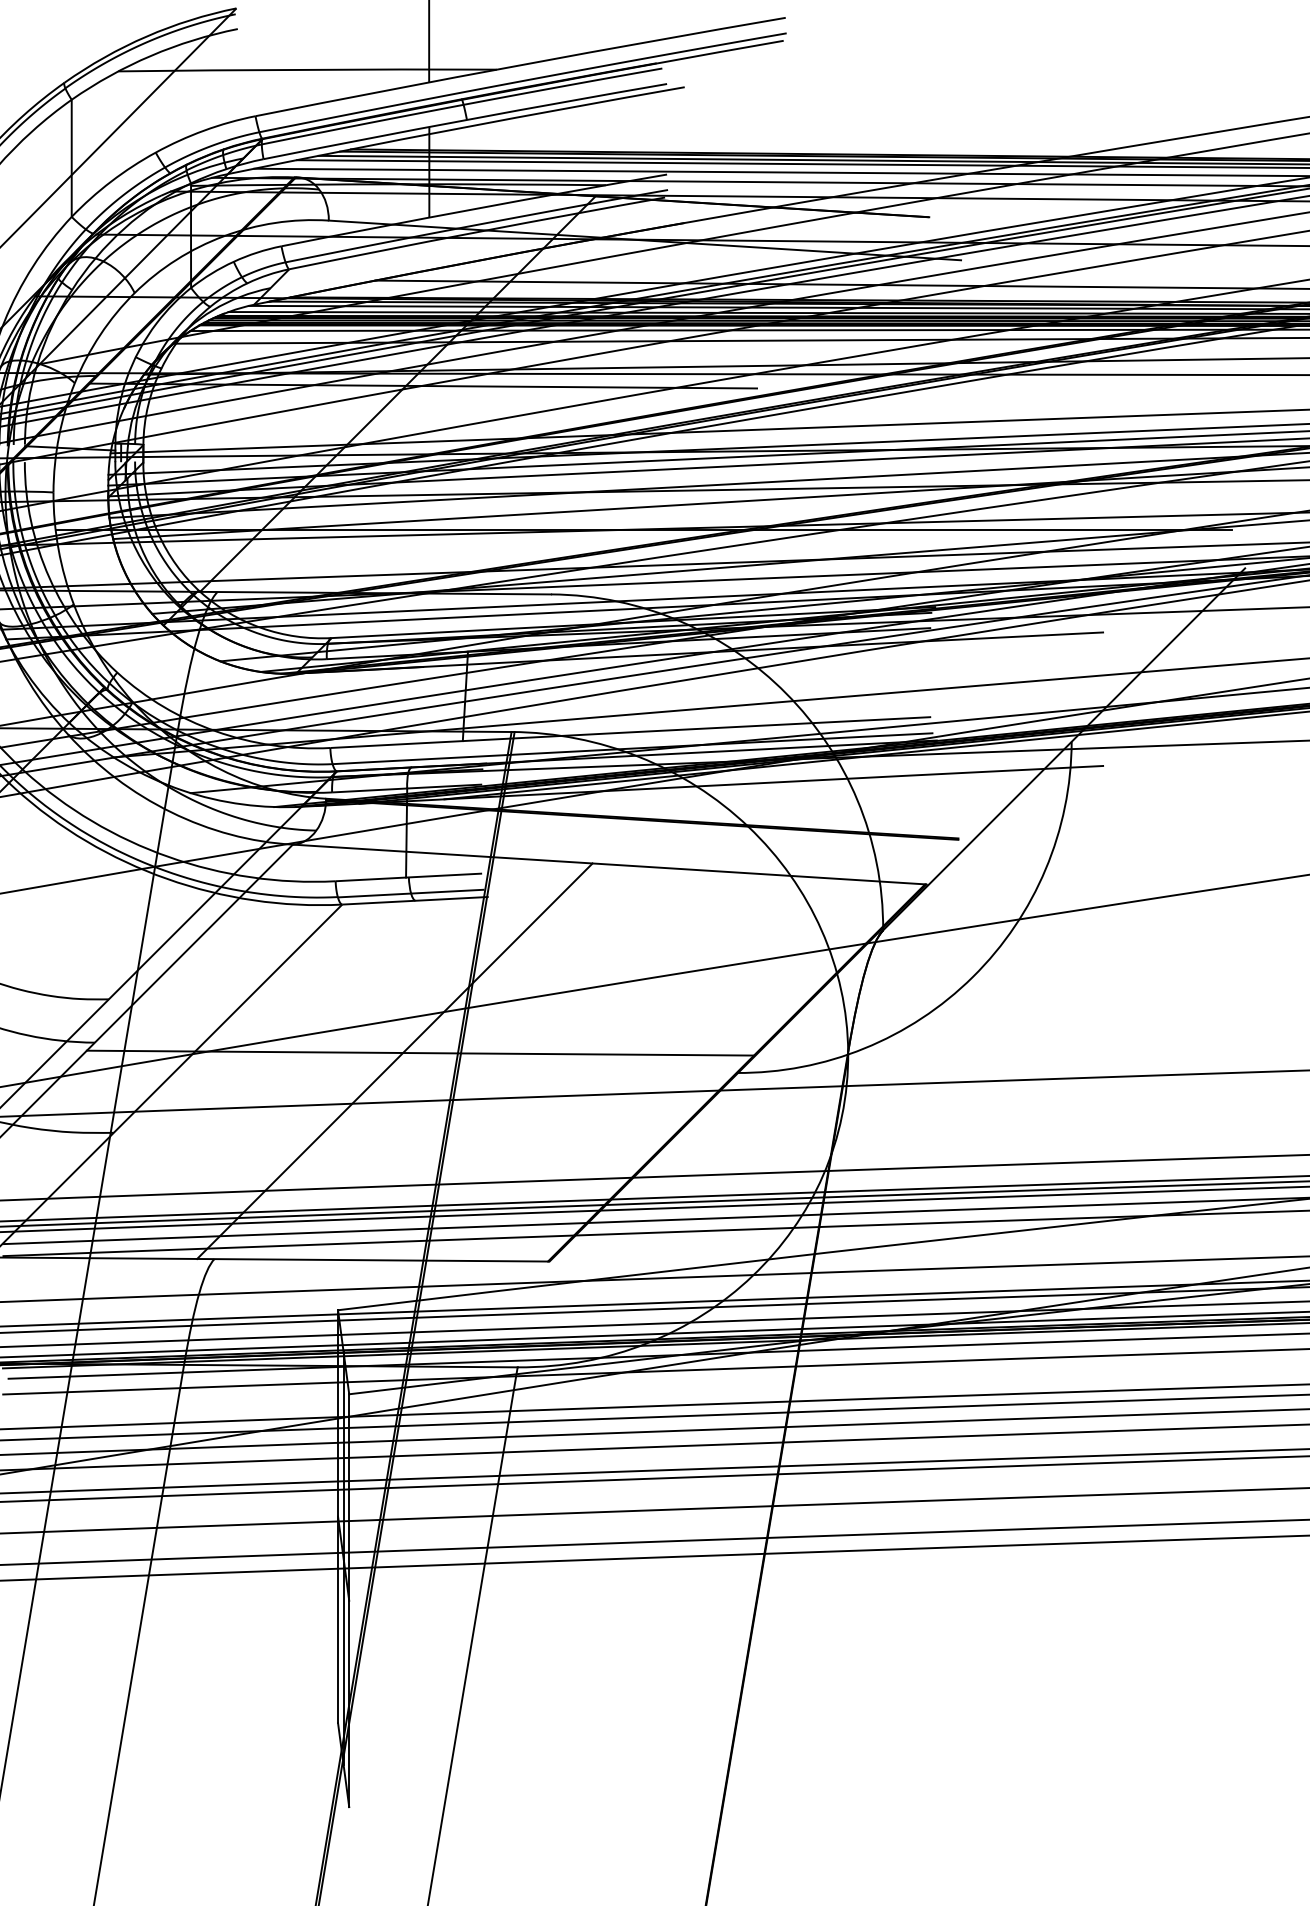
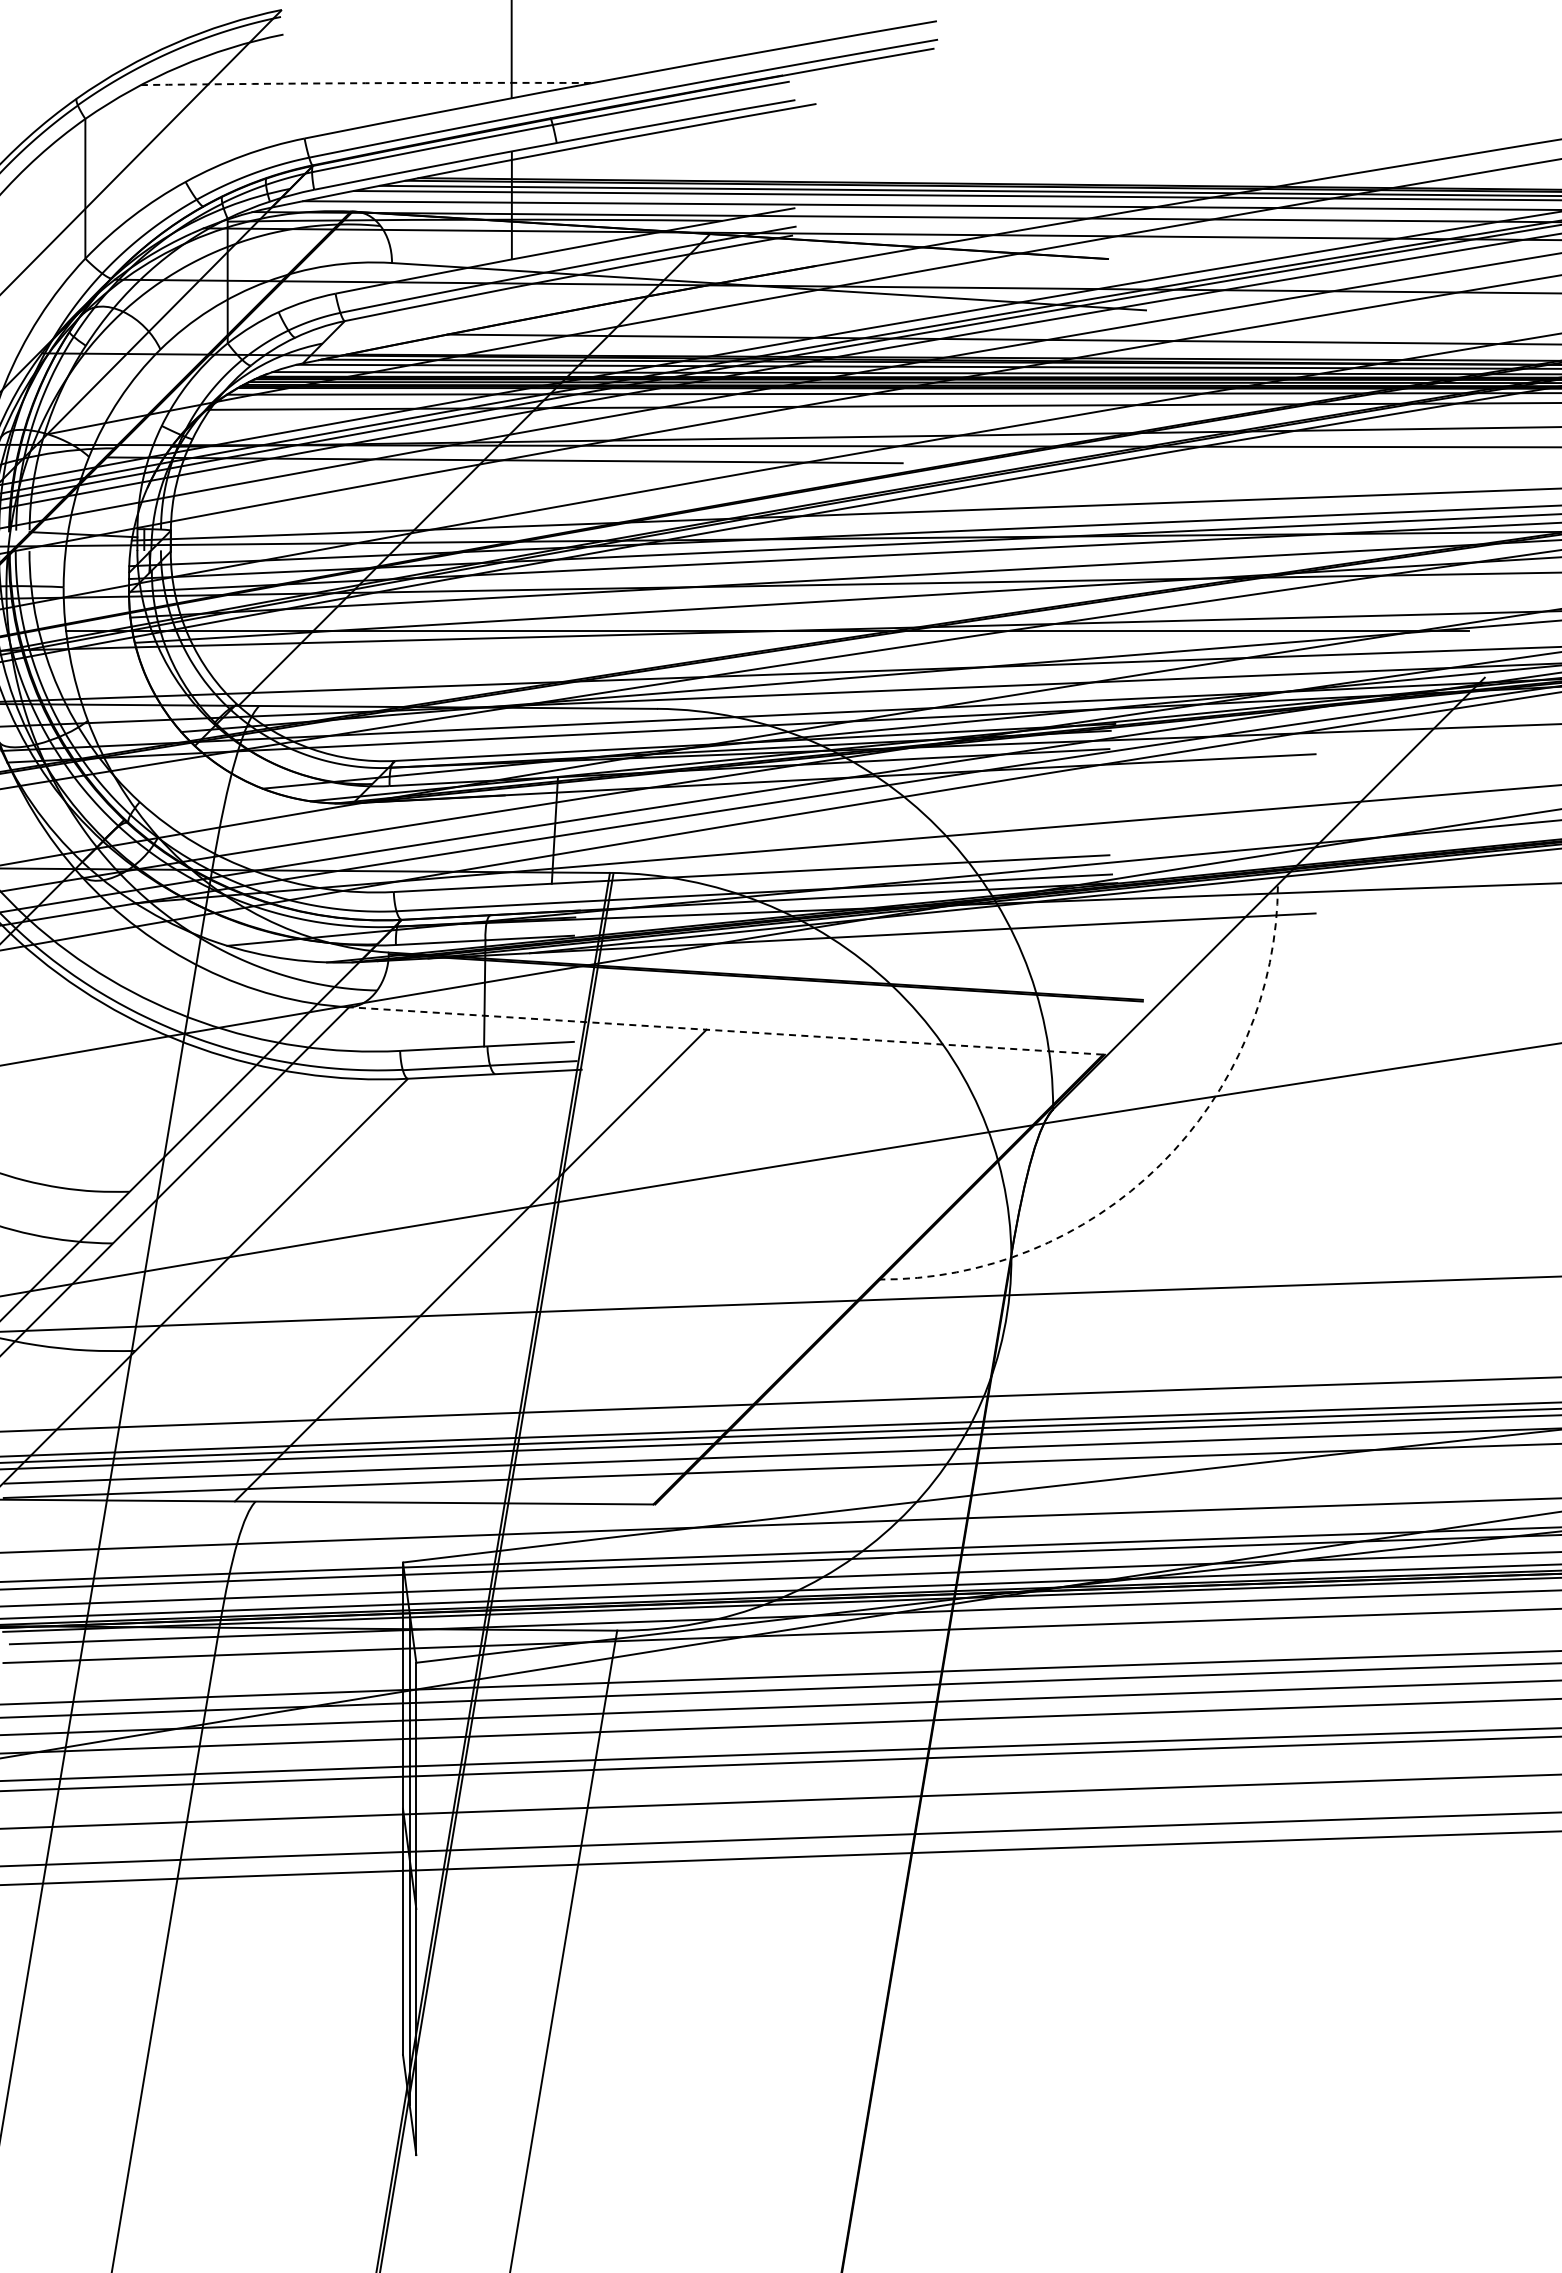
arc: (307, 70) -> (366, 83), solid -> dashed
line: (609, 864) -> (726, 1030), solid -> dashed
arc: (973, 977) -> (1160, 1165), solid -> dashed
line: (420, 1052) -> (501, 1255), removed

